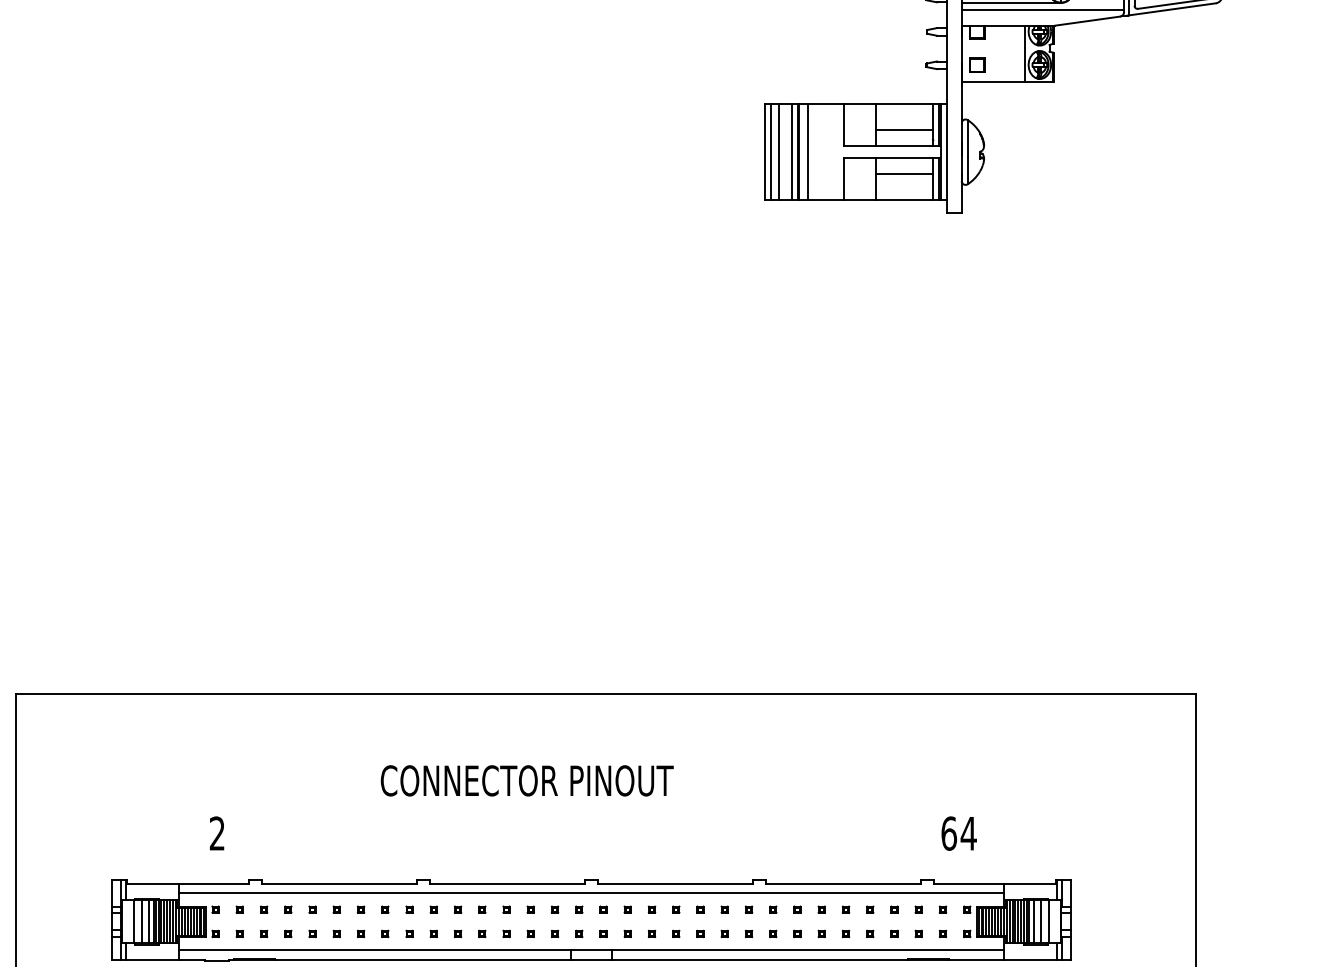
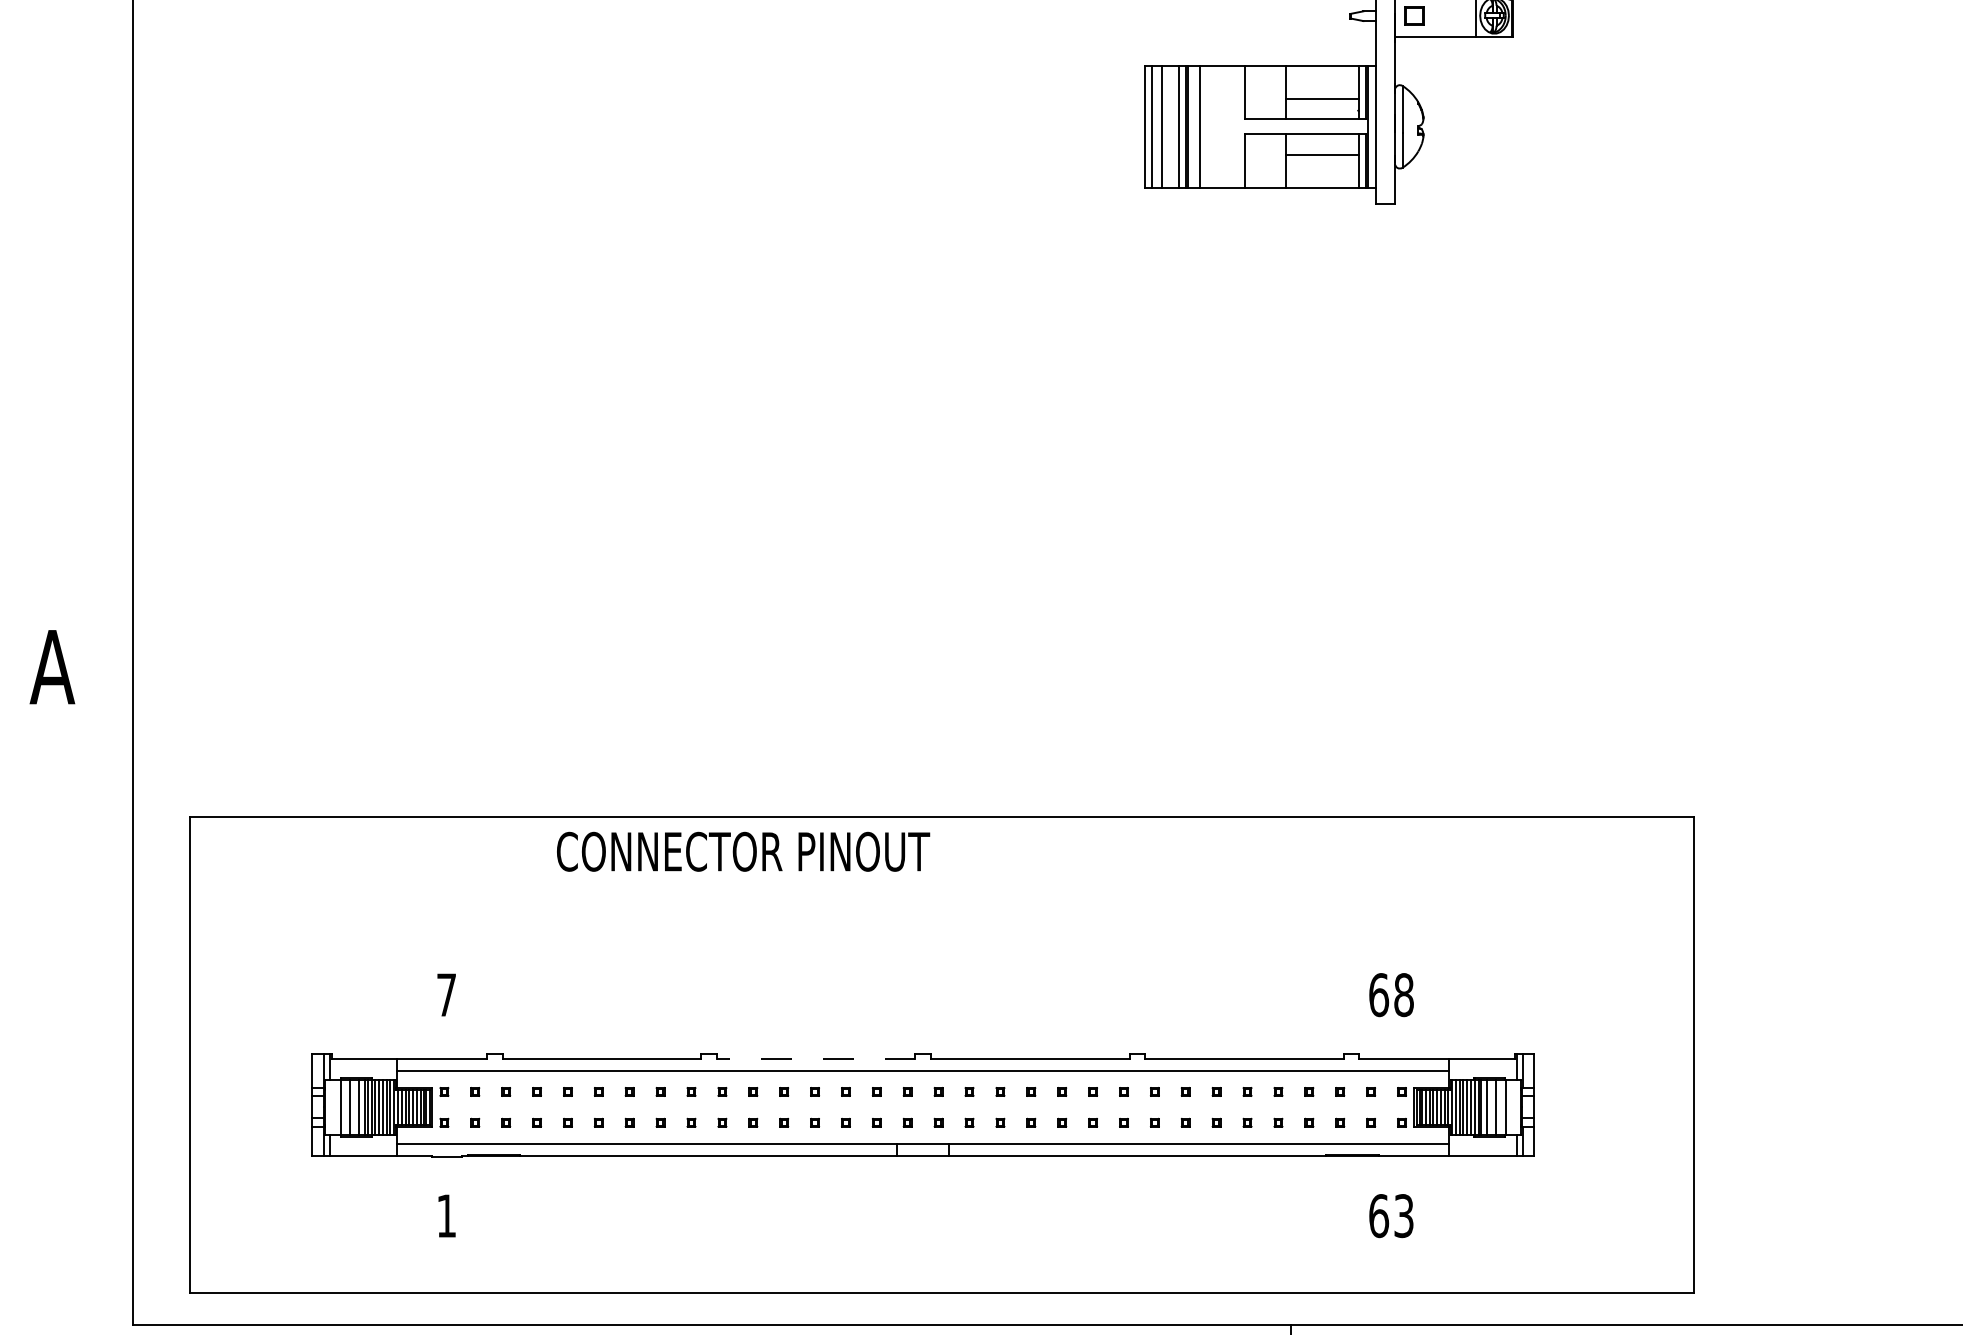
text: (527, 780) -> (743, 851), moved
text: (217, 833) -> (446, 994), 2 -> 7
text: (968, 833) -> (1403, 995), 64 -> 68
line: (506, 883) -> (815, 1058), solid -> dashed

